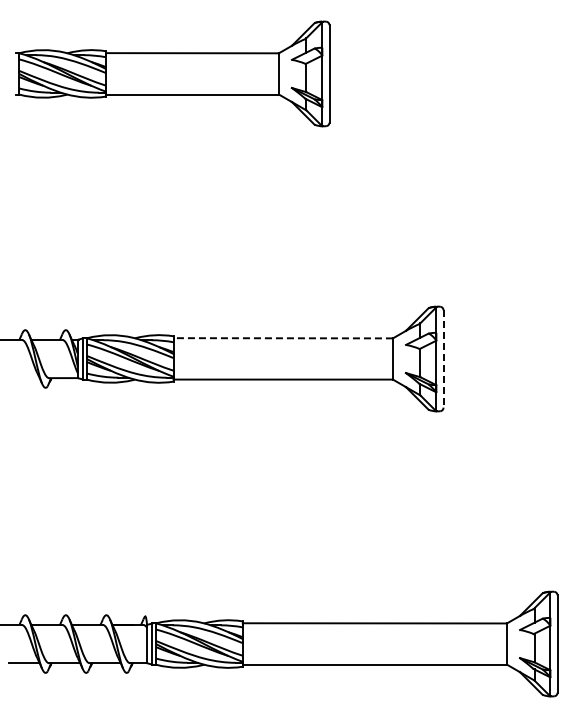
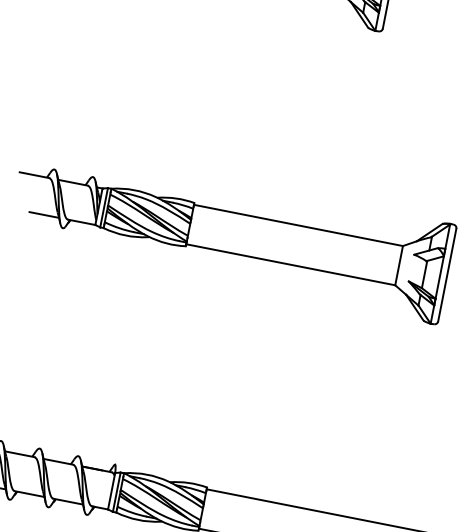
line: (283, 338) -> (298, 225), dashed -> solid
line: (443, 359) -> (447, 275), dashed -> solid
line: (23, 378) -> (43, 215), added

